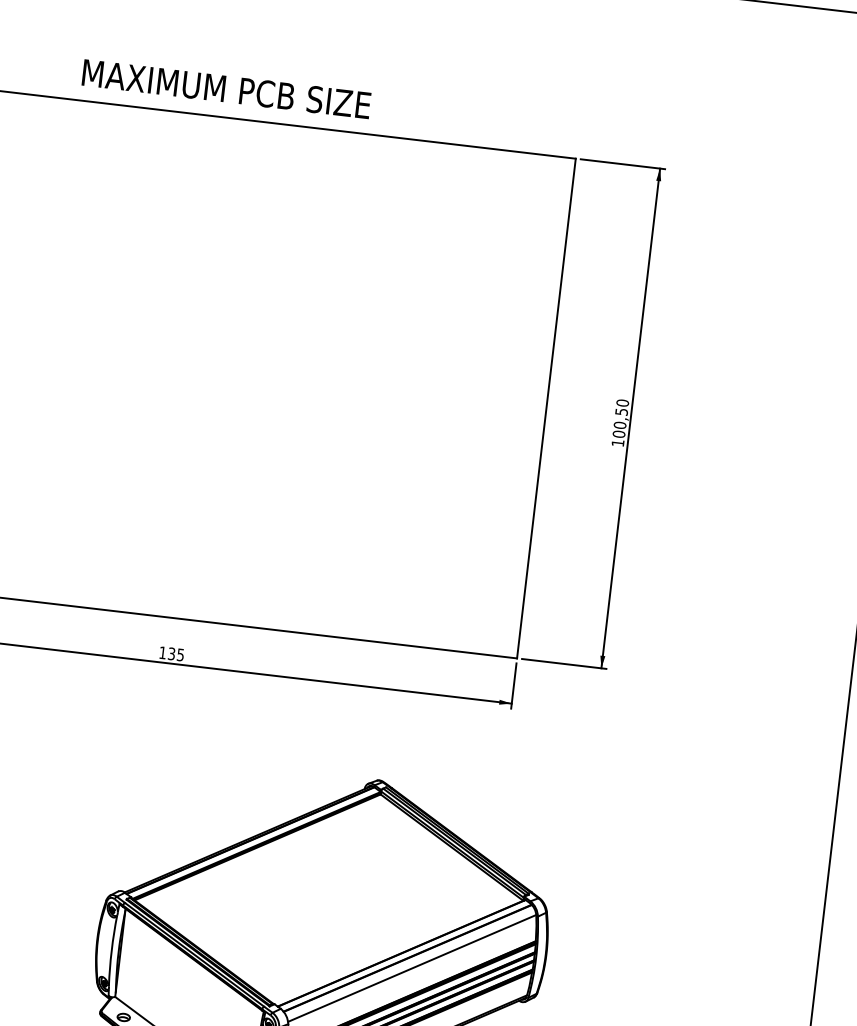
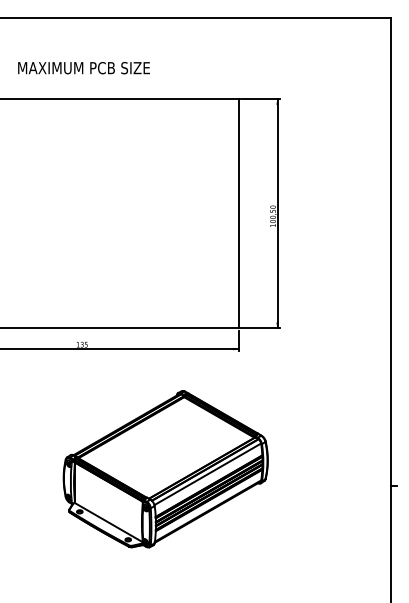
text: (225, 89) -> (83, 68), moved

